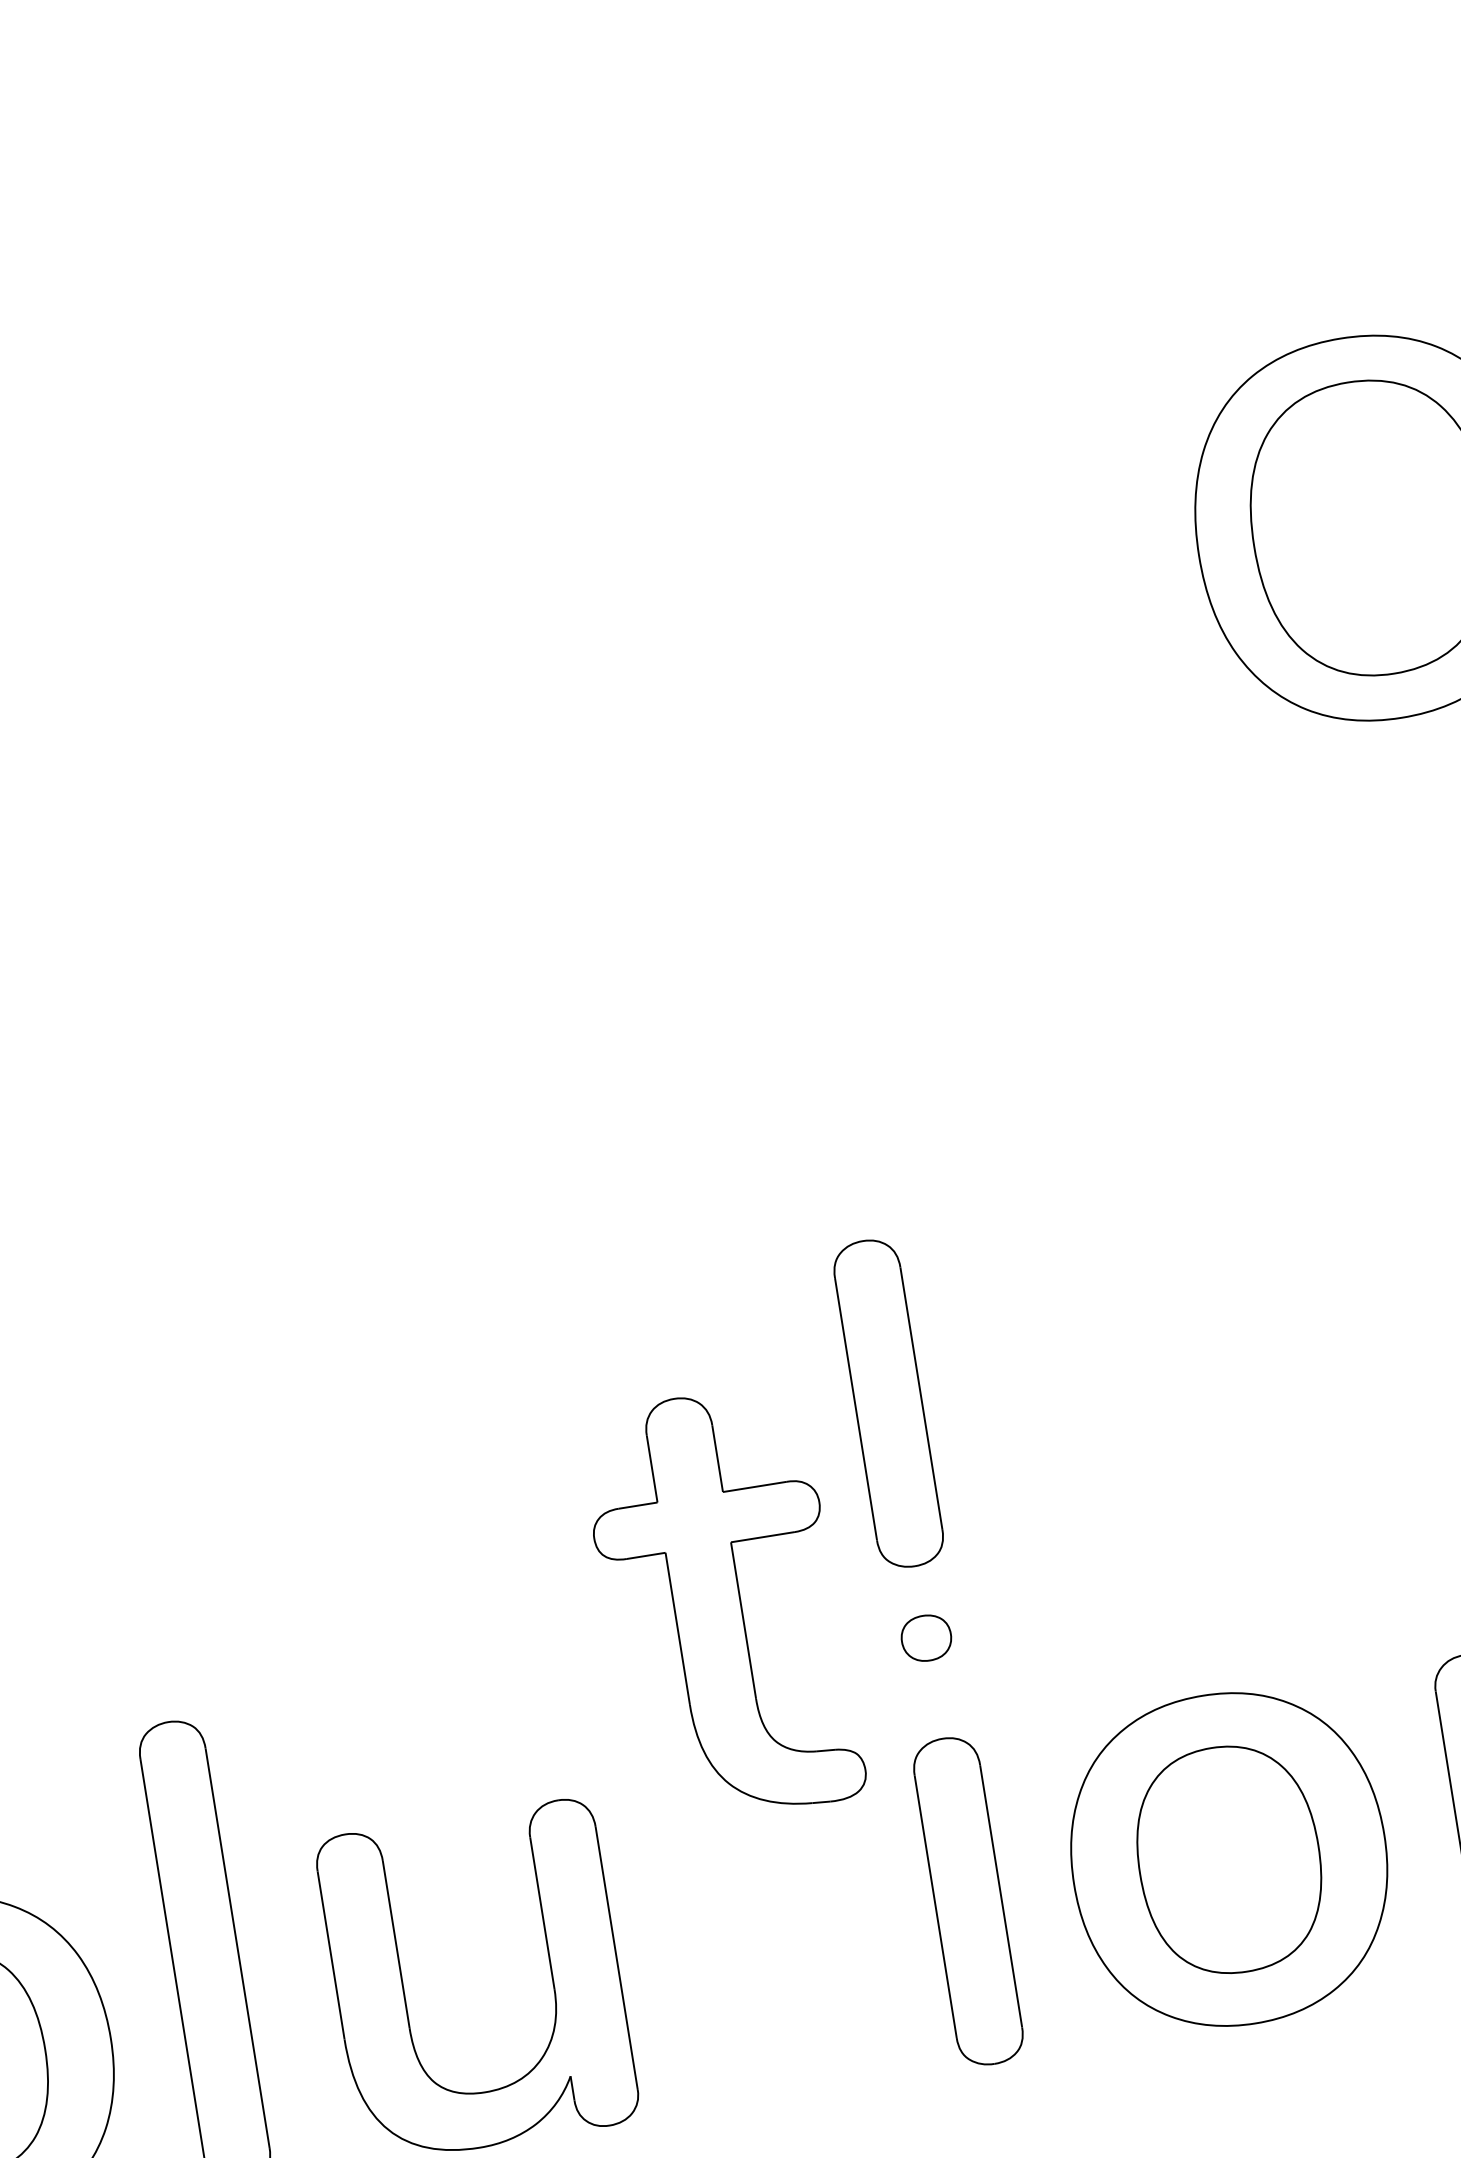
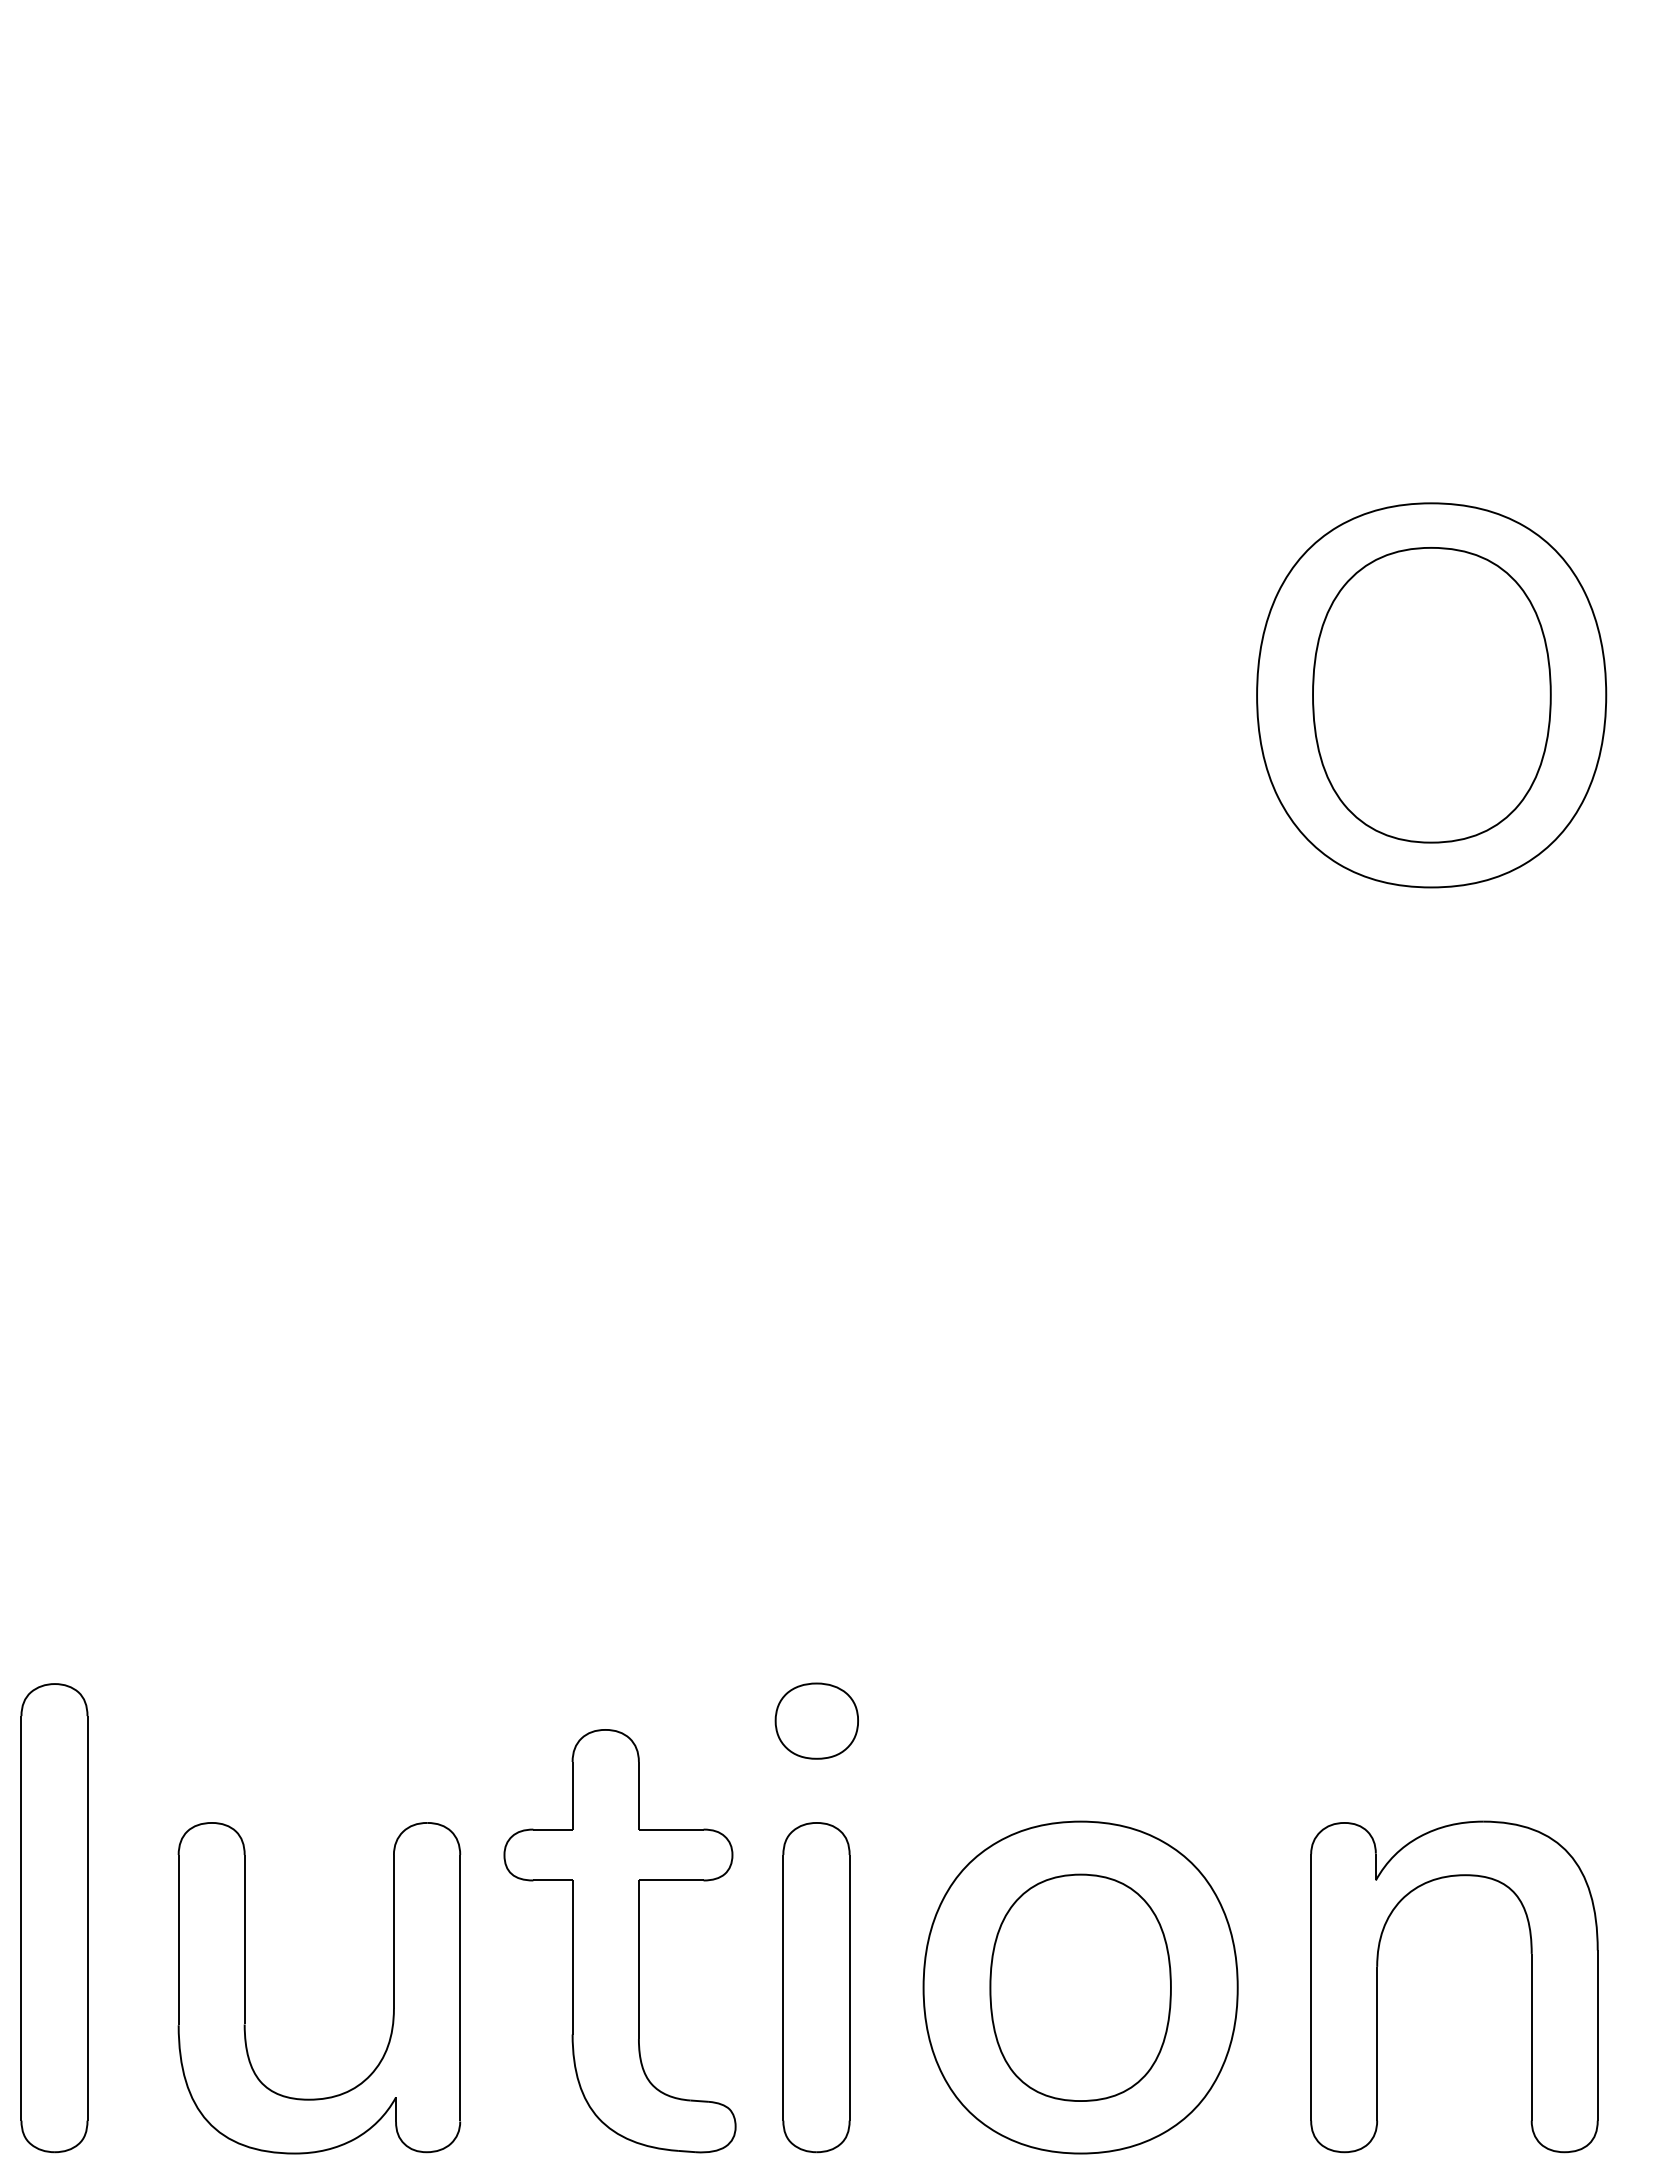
part: (888, 1403) -> (816, 1483), removed
part: (721, 1605) -> (619, 1941), moved
part: (926, 1637) -> (816, 1720), size x1.67

